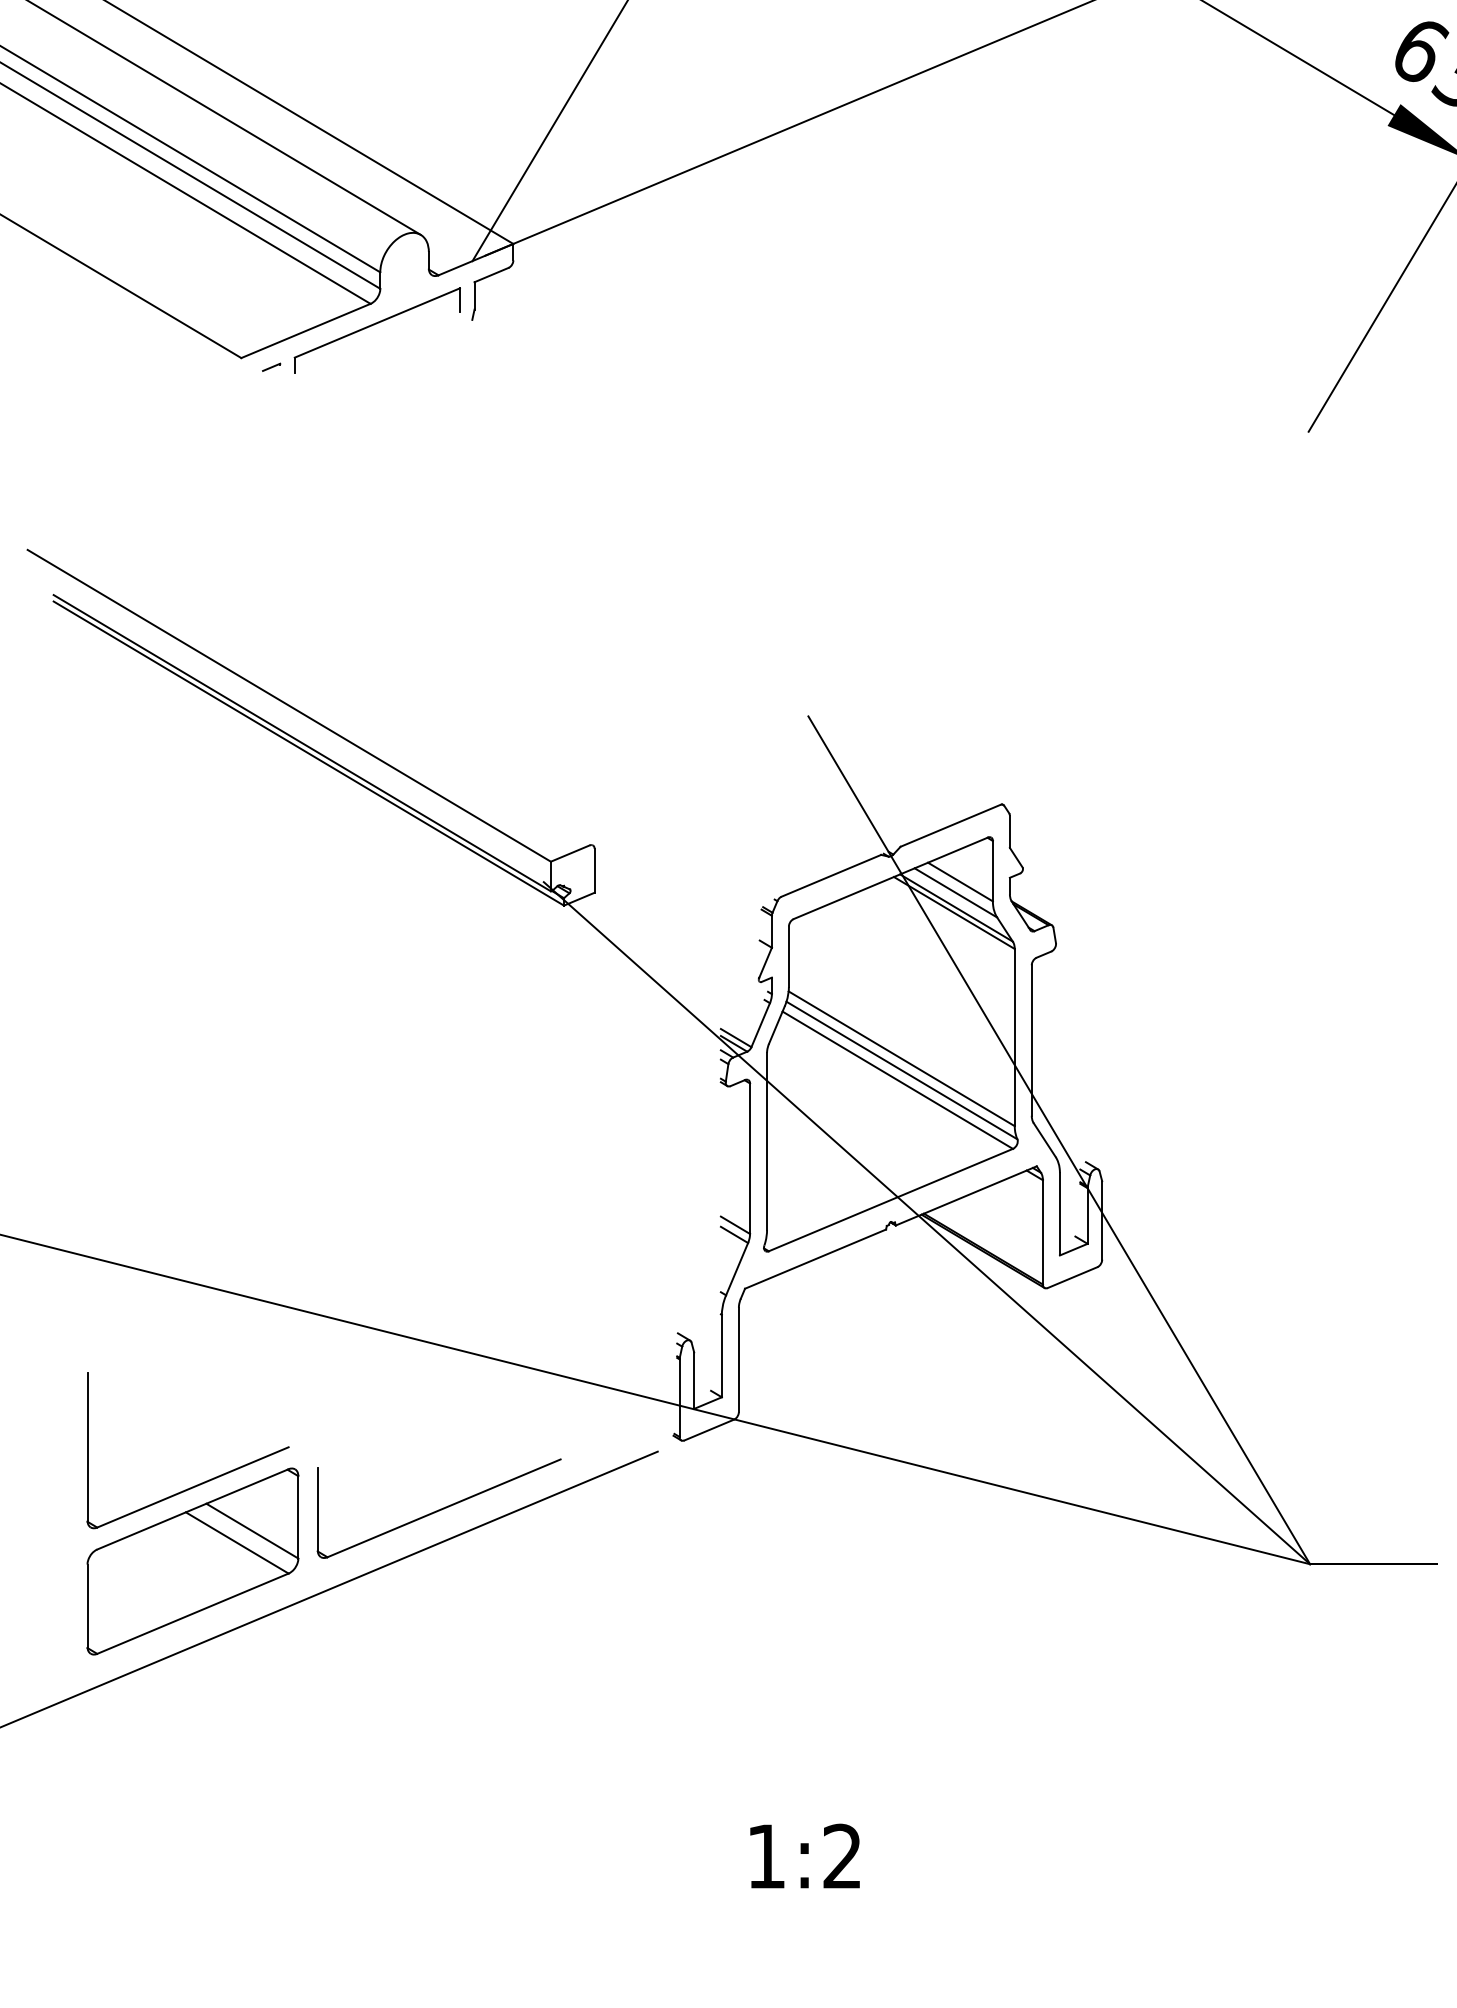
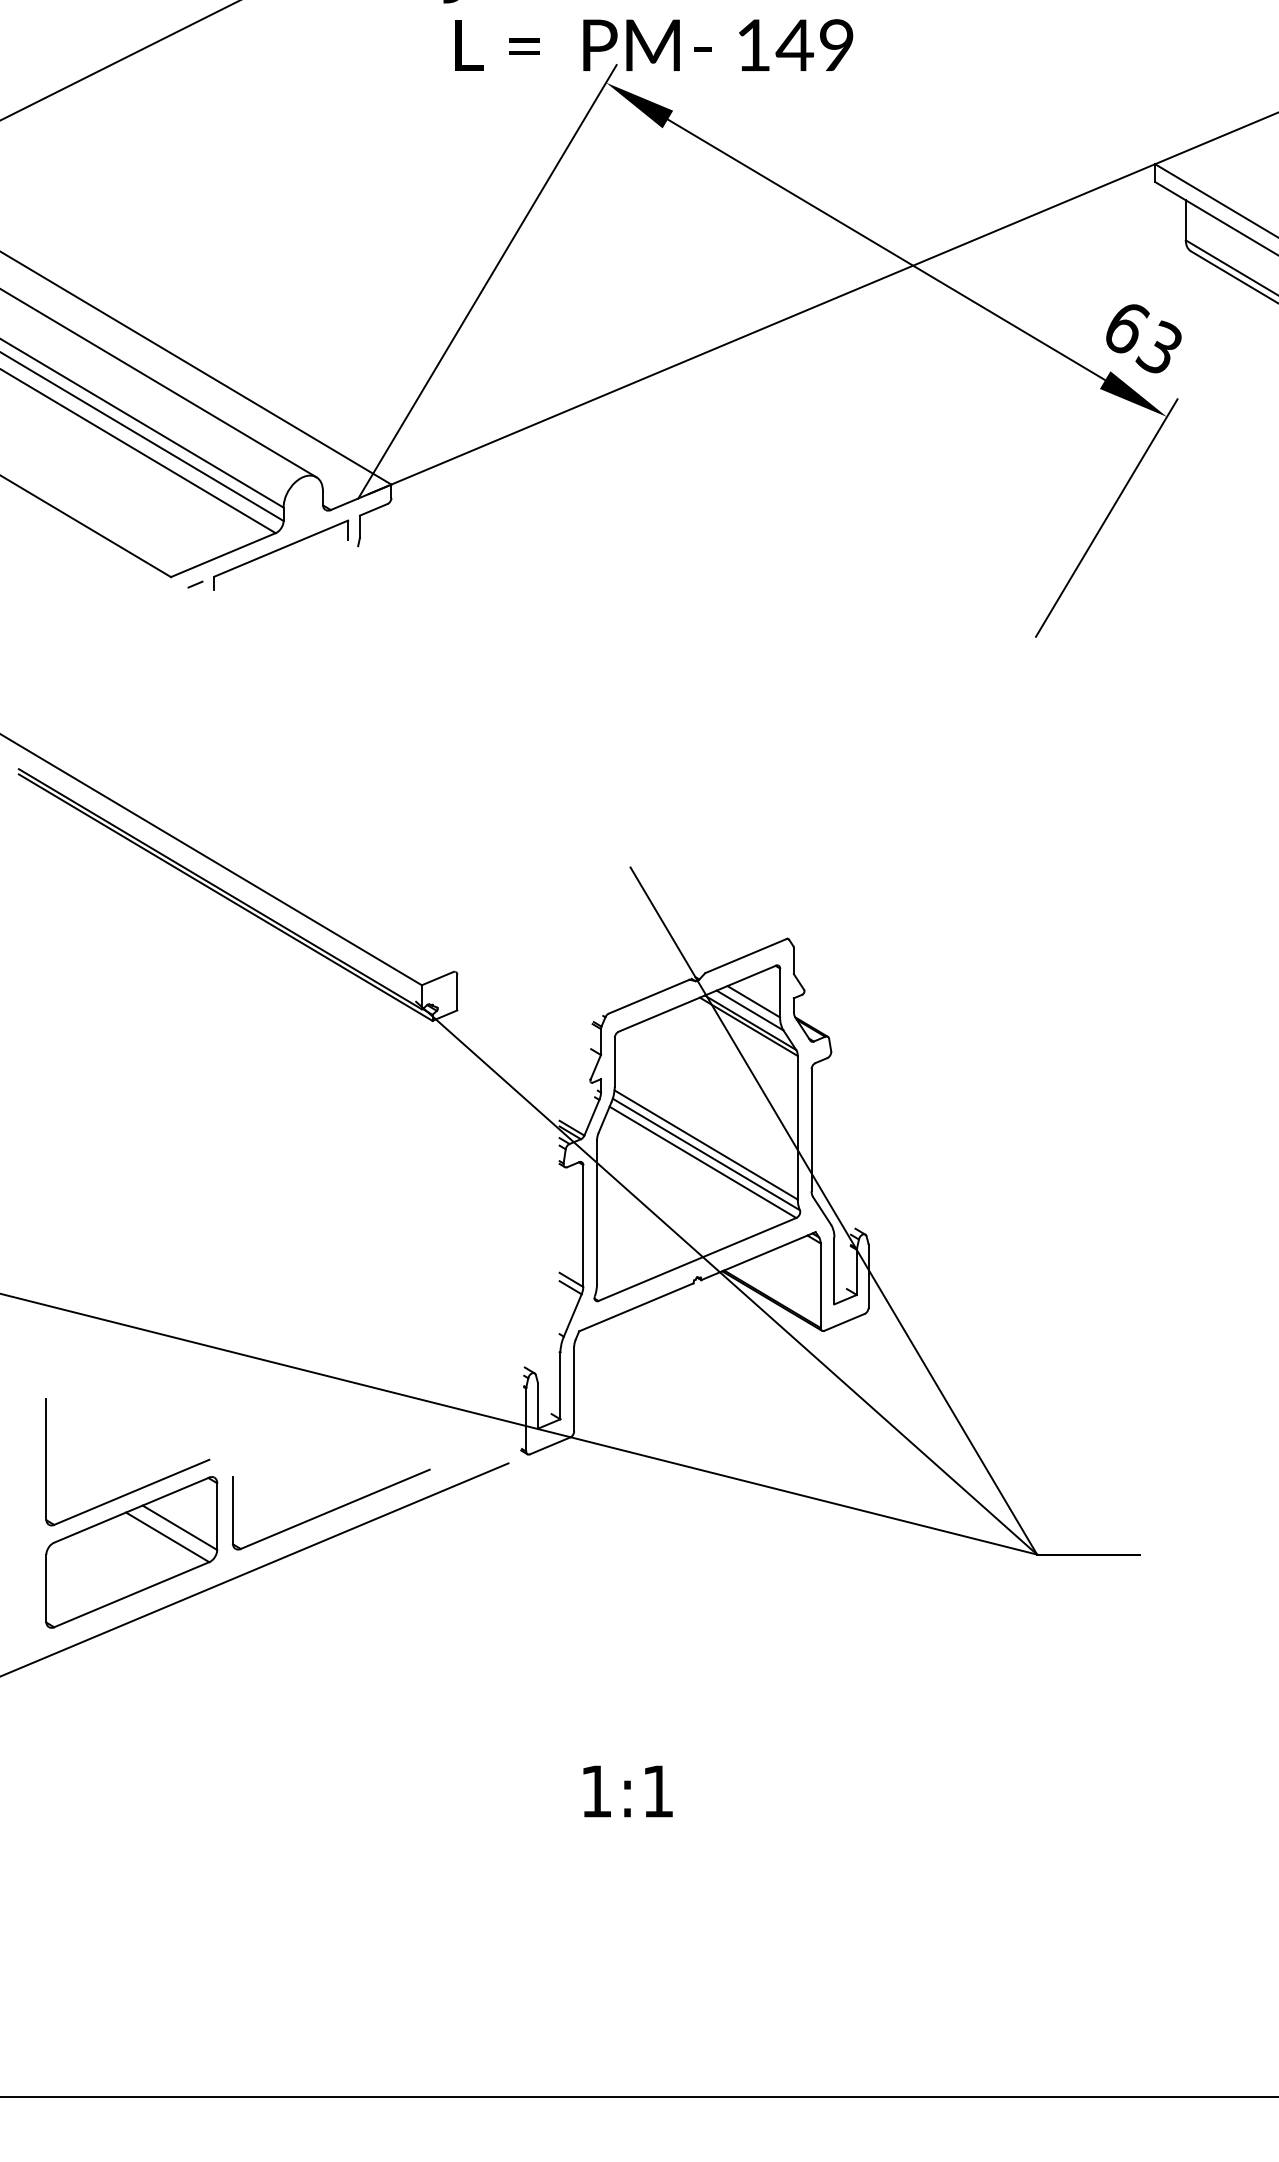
text: (841, 1855) -> (657, 1790), 1:2 -> 1:1

